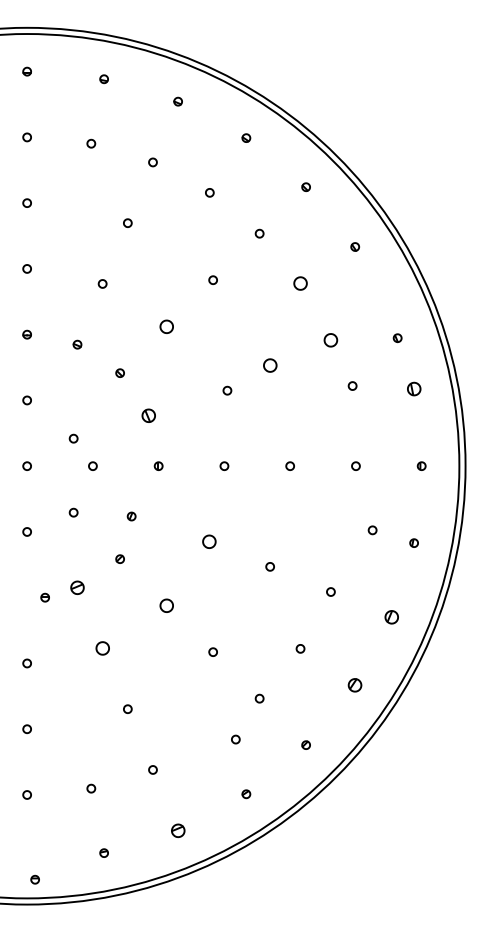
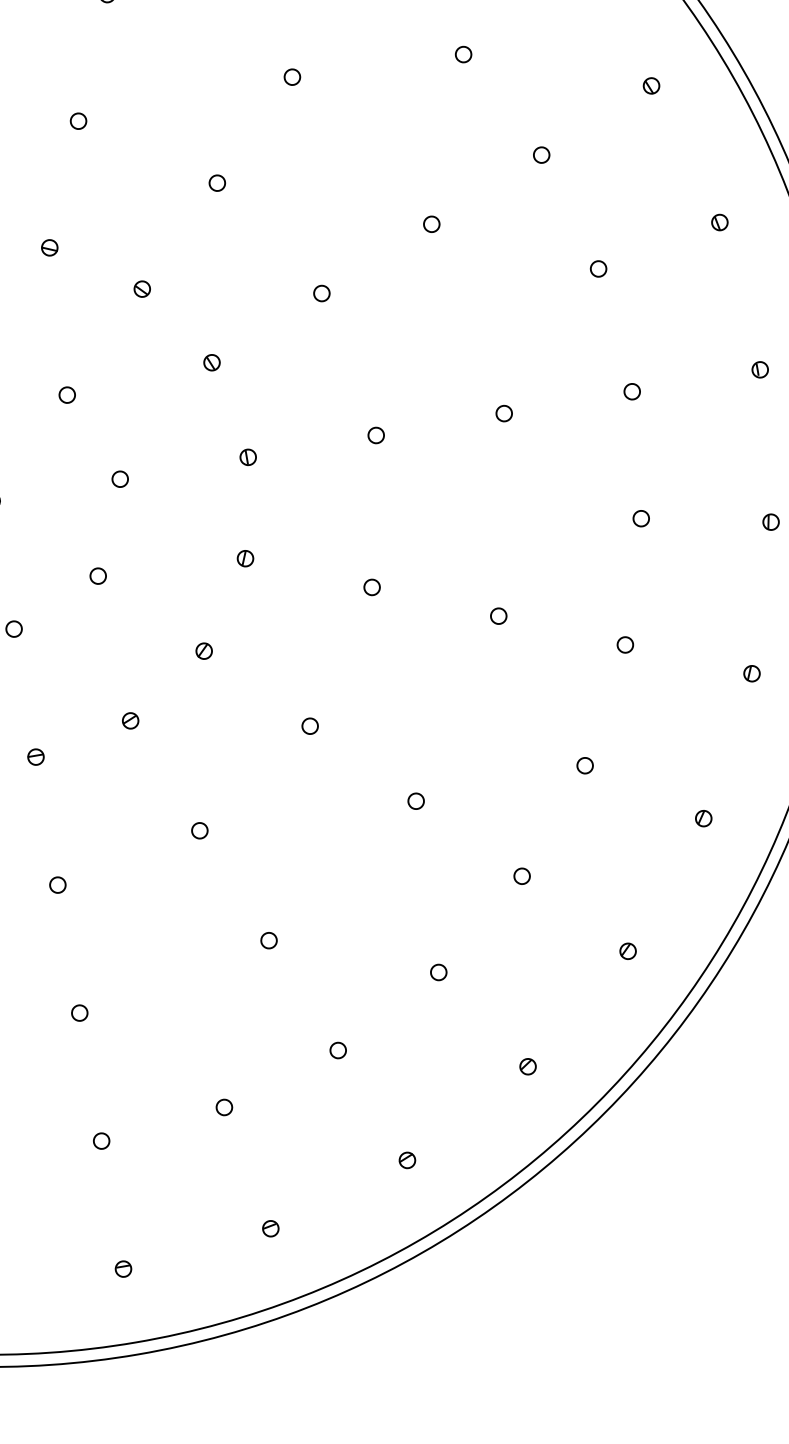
part: (300, 283) -> (463, 54), size x0.62
part: (166, 326) -> (216, 182), size x0.62
part: (397, 338) -> (651, 86), moved
part: (330, 340) -> (540, 155), size x0.62
part: (269, 365) -> (430, 224), size x0.62
part: (352, 385) -> (598, 267), moved
part: (413, 389) -> (718, 223), size x0.62
part: (227, 390) -> (321, 293), moved
part: (148, 415) -> (211, 362), size x0.62
part: (73, 438) -> (66, 394), moved
part: (131, 516) -> (245, 558), moved
part: (372, 530) -> (641, 519), moved
part: (209, 541) -> (372, 587), size x0.62
part: (77, 587) -> (130, 720), size x0.62
part: (44, 597) -> (34, 756), moved
part: (166, 605) -> (309, 725), size x0.62
part: (391, 616) -> (751, 672), size x0.62
part: (102, 648) -> (199, 830), size x0.62
part: (355, 685) -> (704, 818), size x0.62
part: (235, 739) -> (438, 972), moved
part: (177, 830) -> (406, 1160), size x0.62
part: (34, 879) -> (122, 1268), moved

